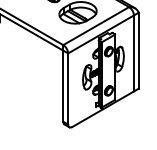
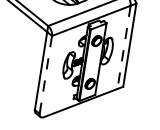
line: (133, 53) -> (123, 47), solid -> dashed
line: (68, 89) -> (46, 75), solid -> dashed

